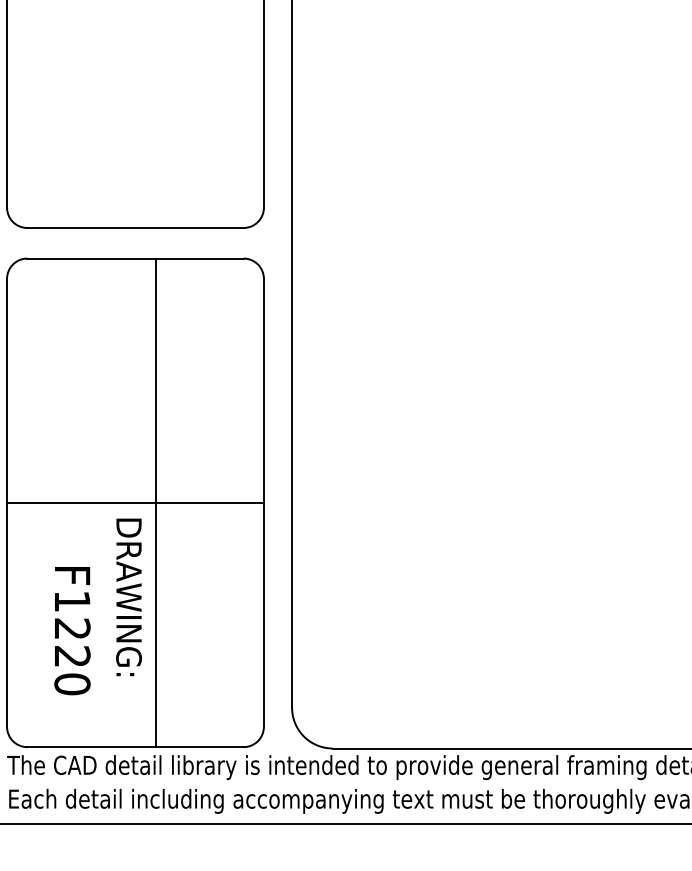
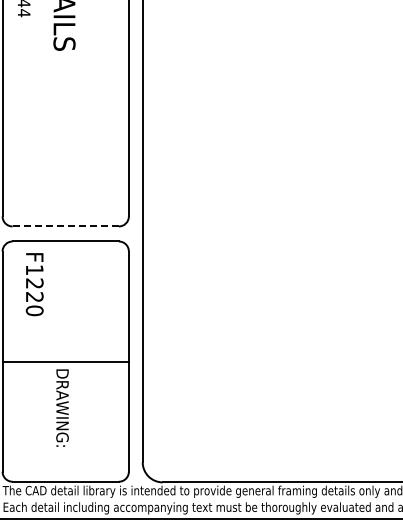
line: (135, 228) -> (65, 226), solid -> dashed
line: (155, 502) -> (75, 361), removed
text: (71, 630) -> (34, 284), moved

